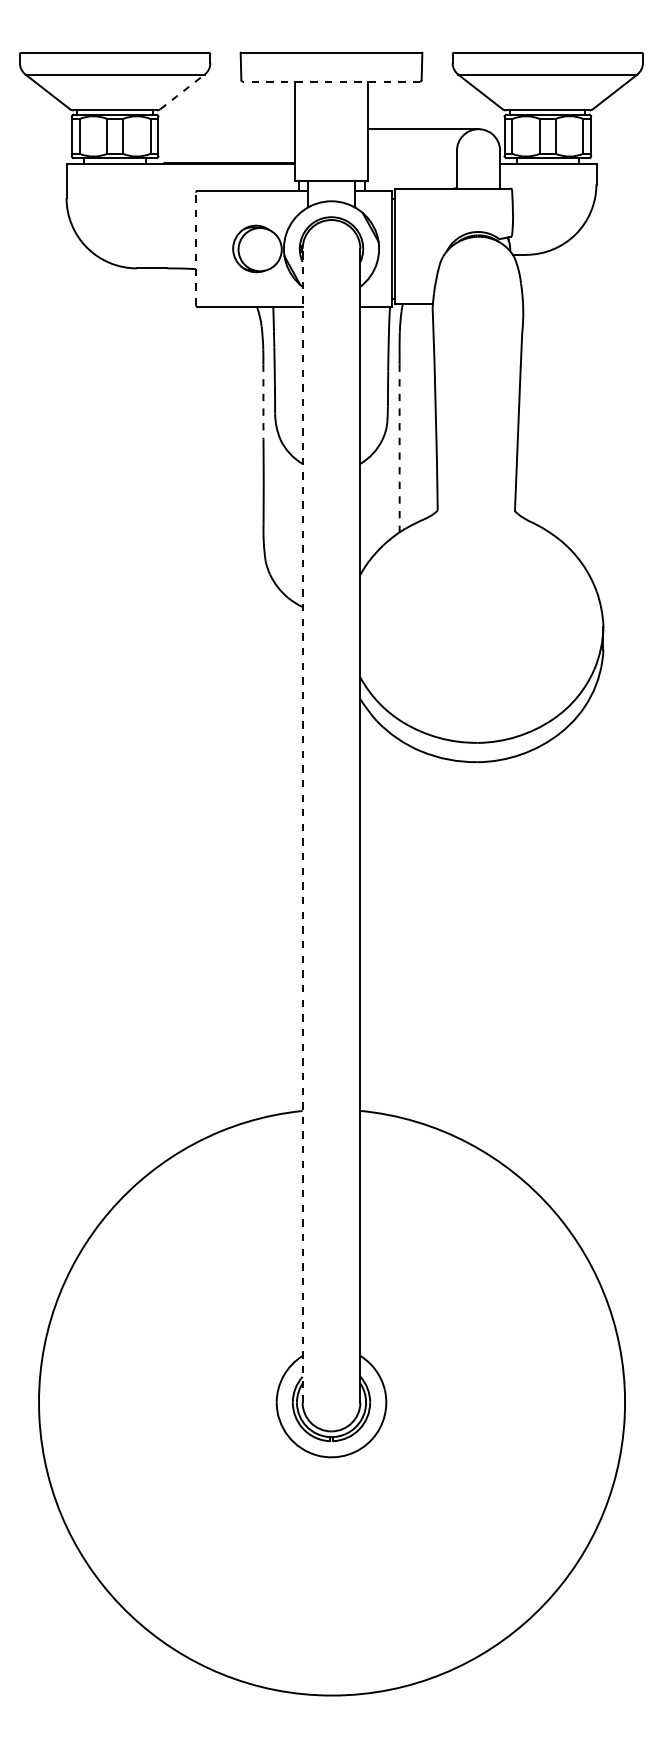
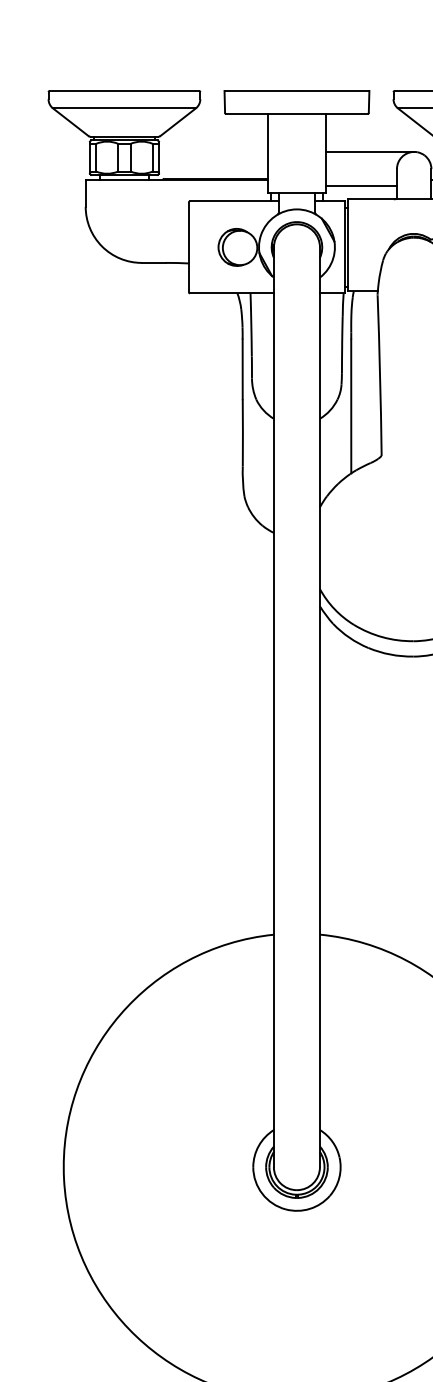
line: (331, 81) -> (296, 113), dashed -> solid
line: (182, 91) -> (178, 121), dashed -> solid
line: (411, 172) -> (360, 186), added
line: (195, 248) -> (188, 247), dashed -> solid
line: (263, 402) -> (242, 369), dashed -> solid
line: (399, 448) -> (351, 406), dashed -> solid
line: (302, 825) -> (273, 707), dashed -> solid

